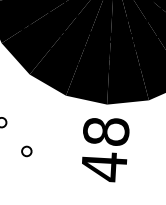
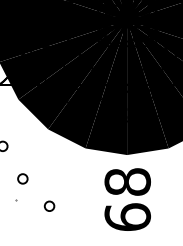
text: (104, 166) -> (127, 217), 48 -> 68

